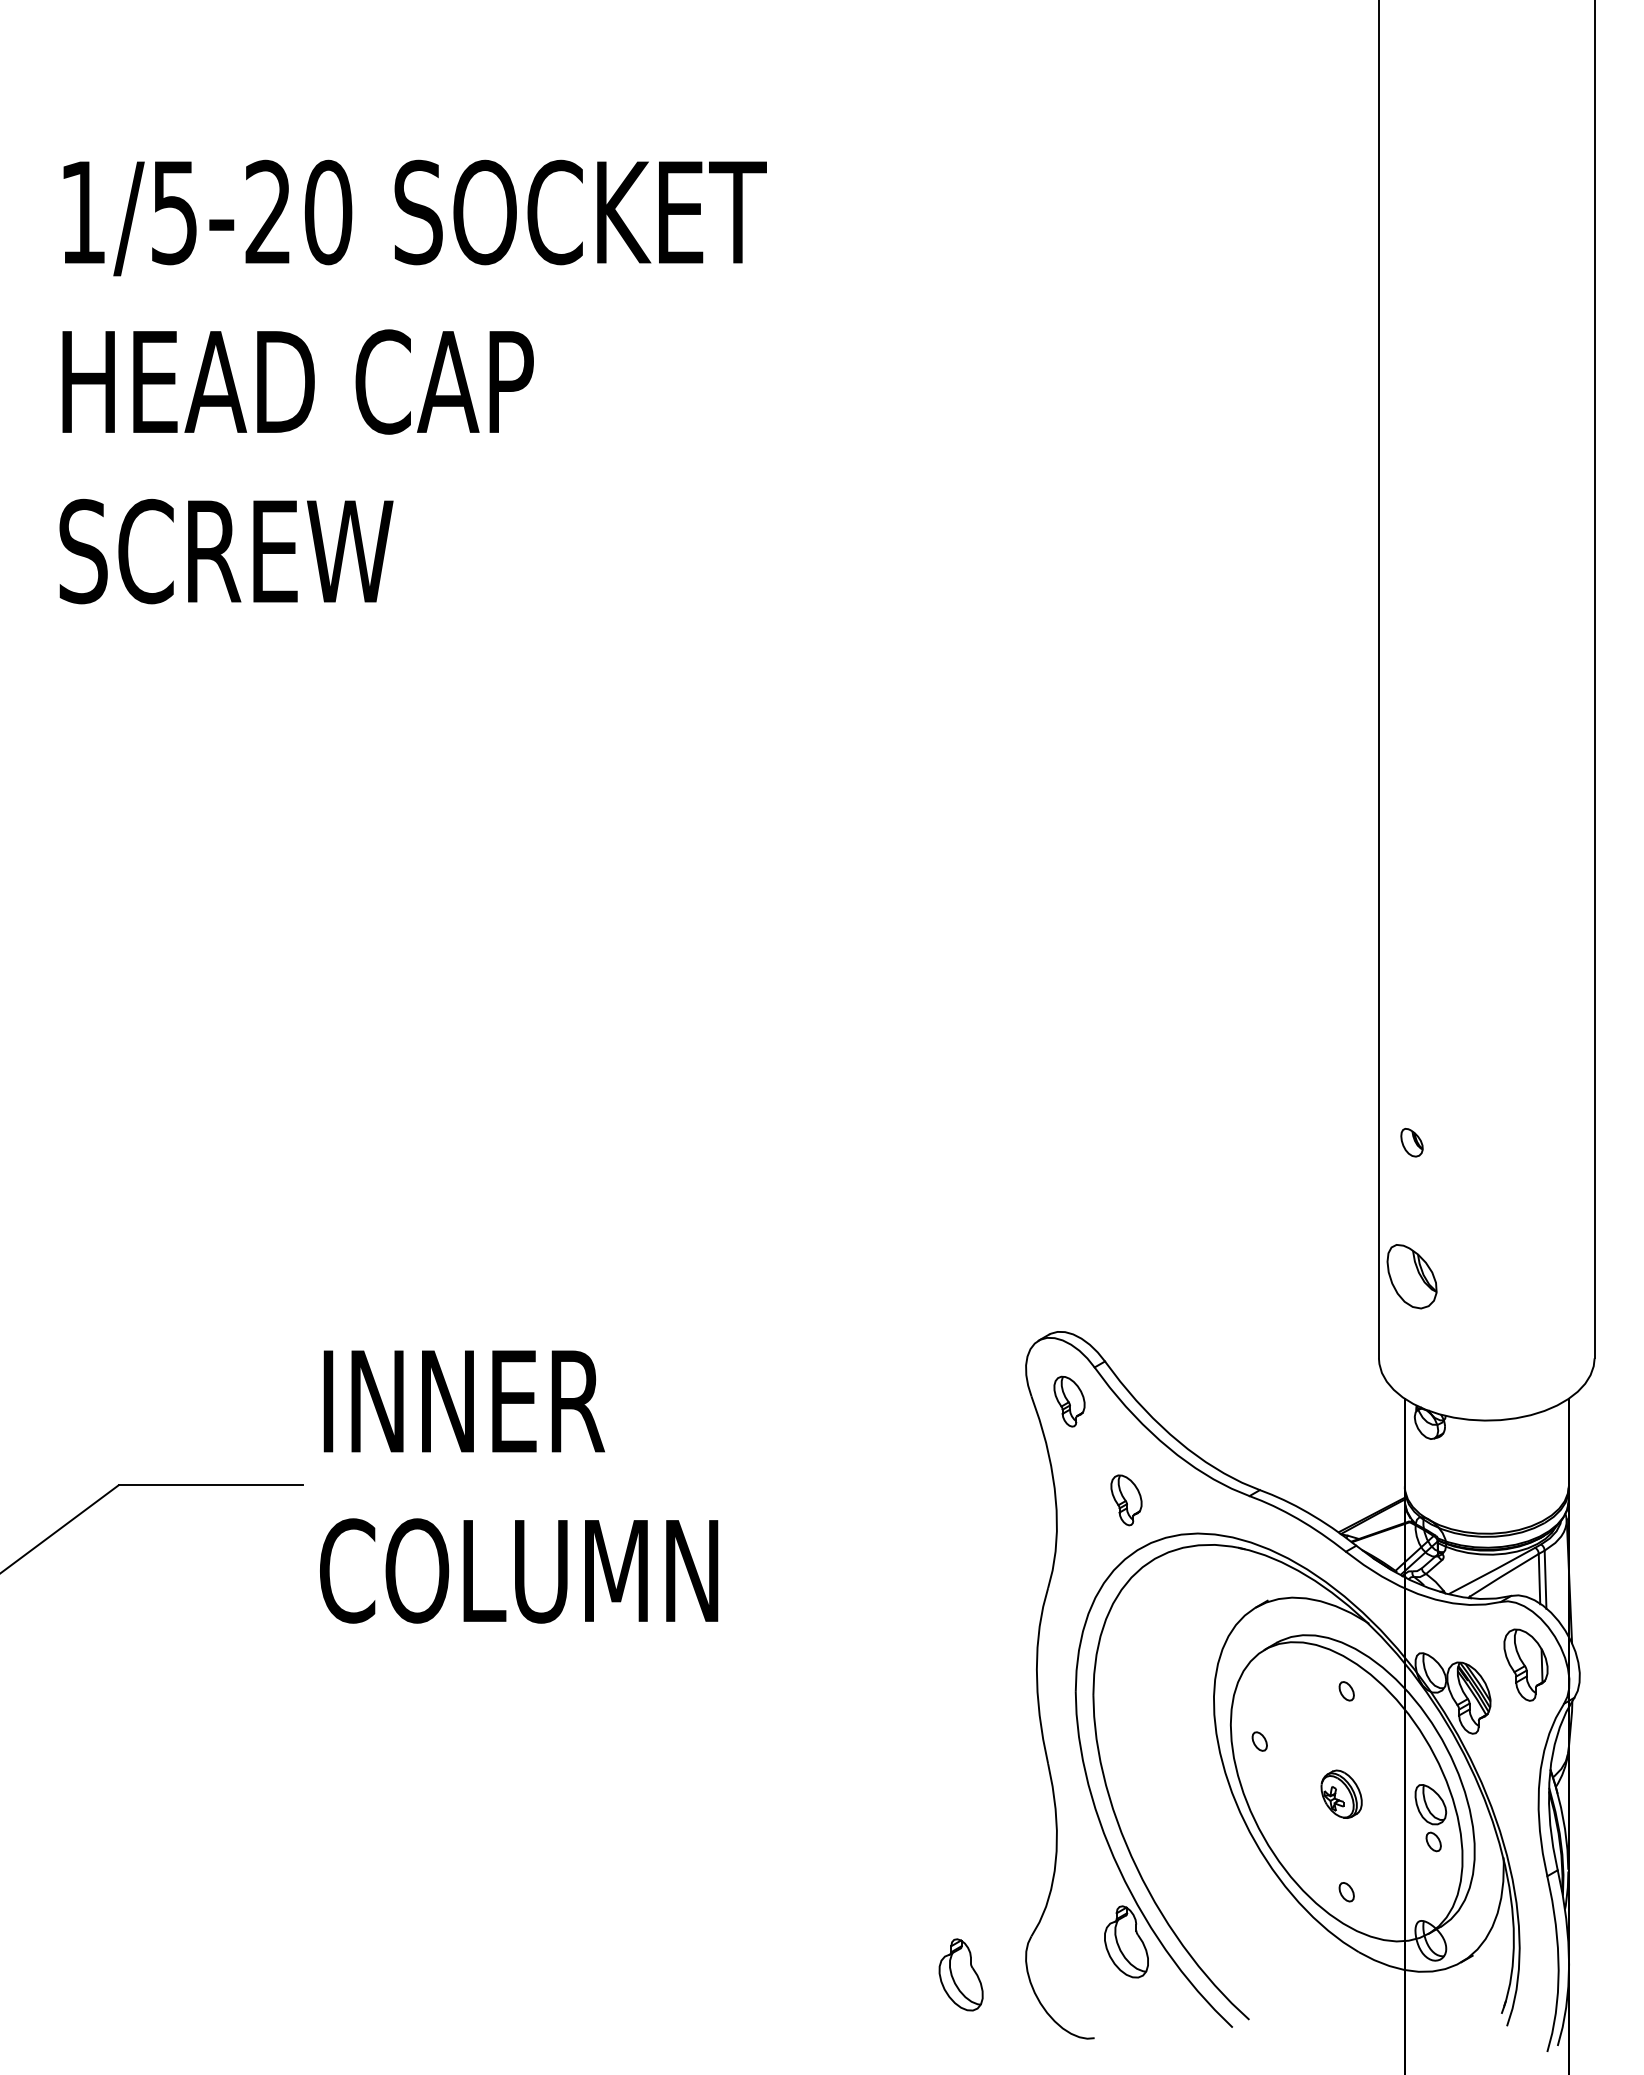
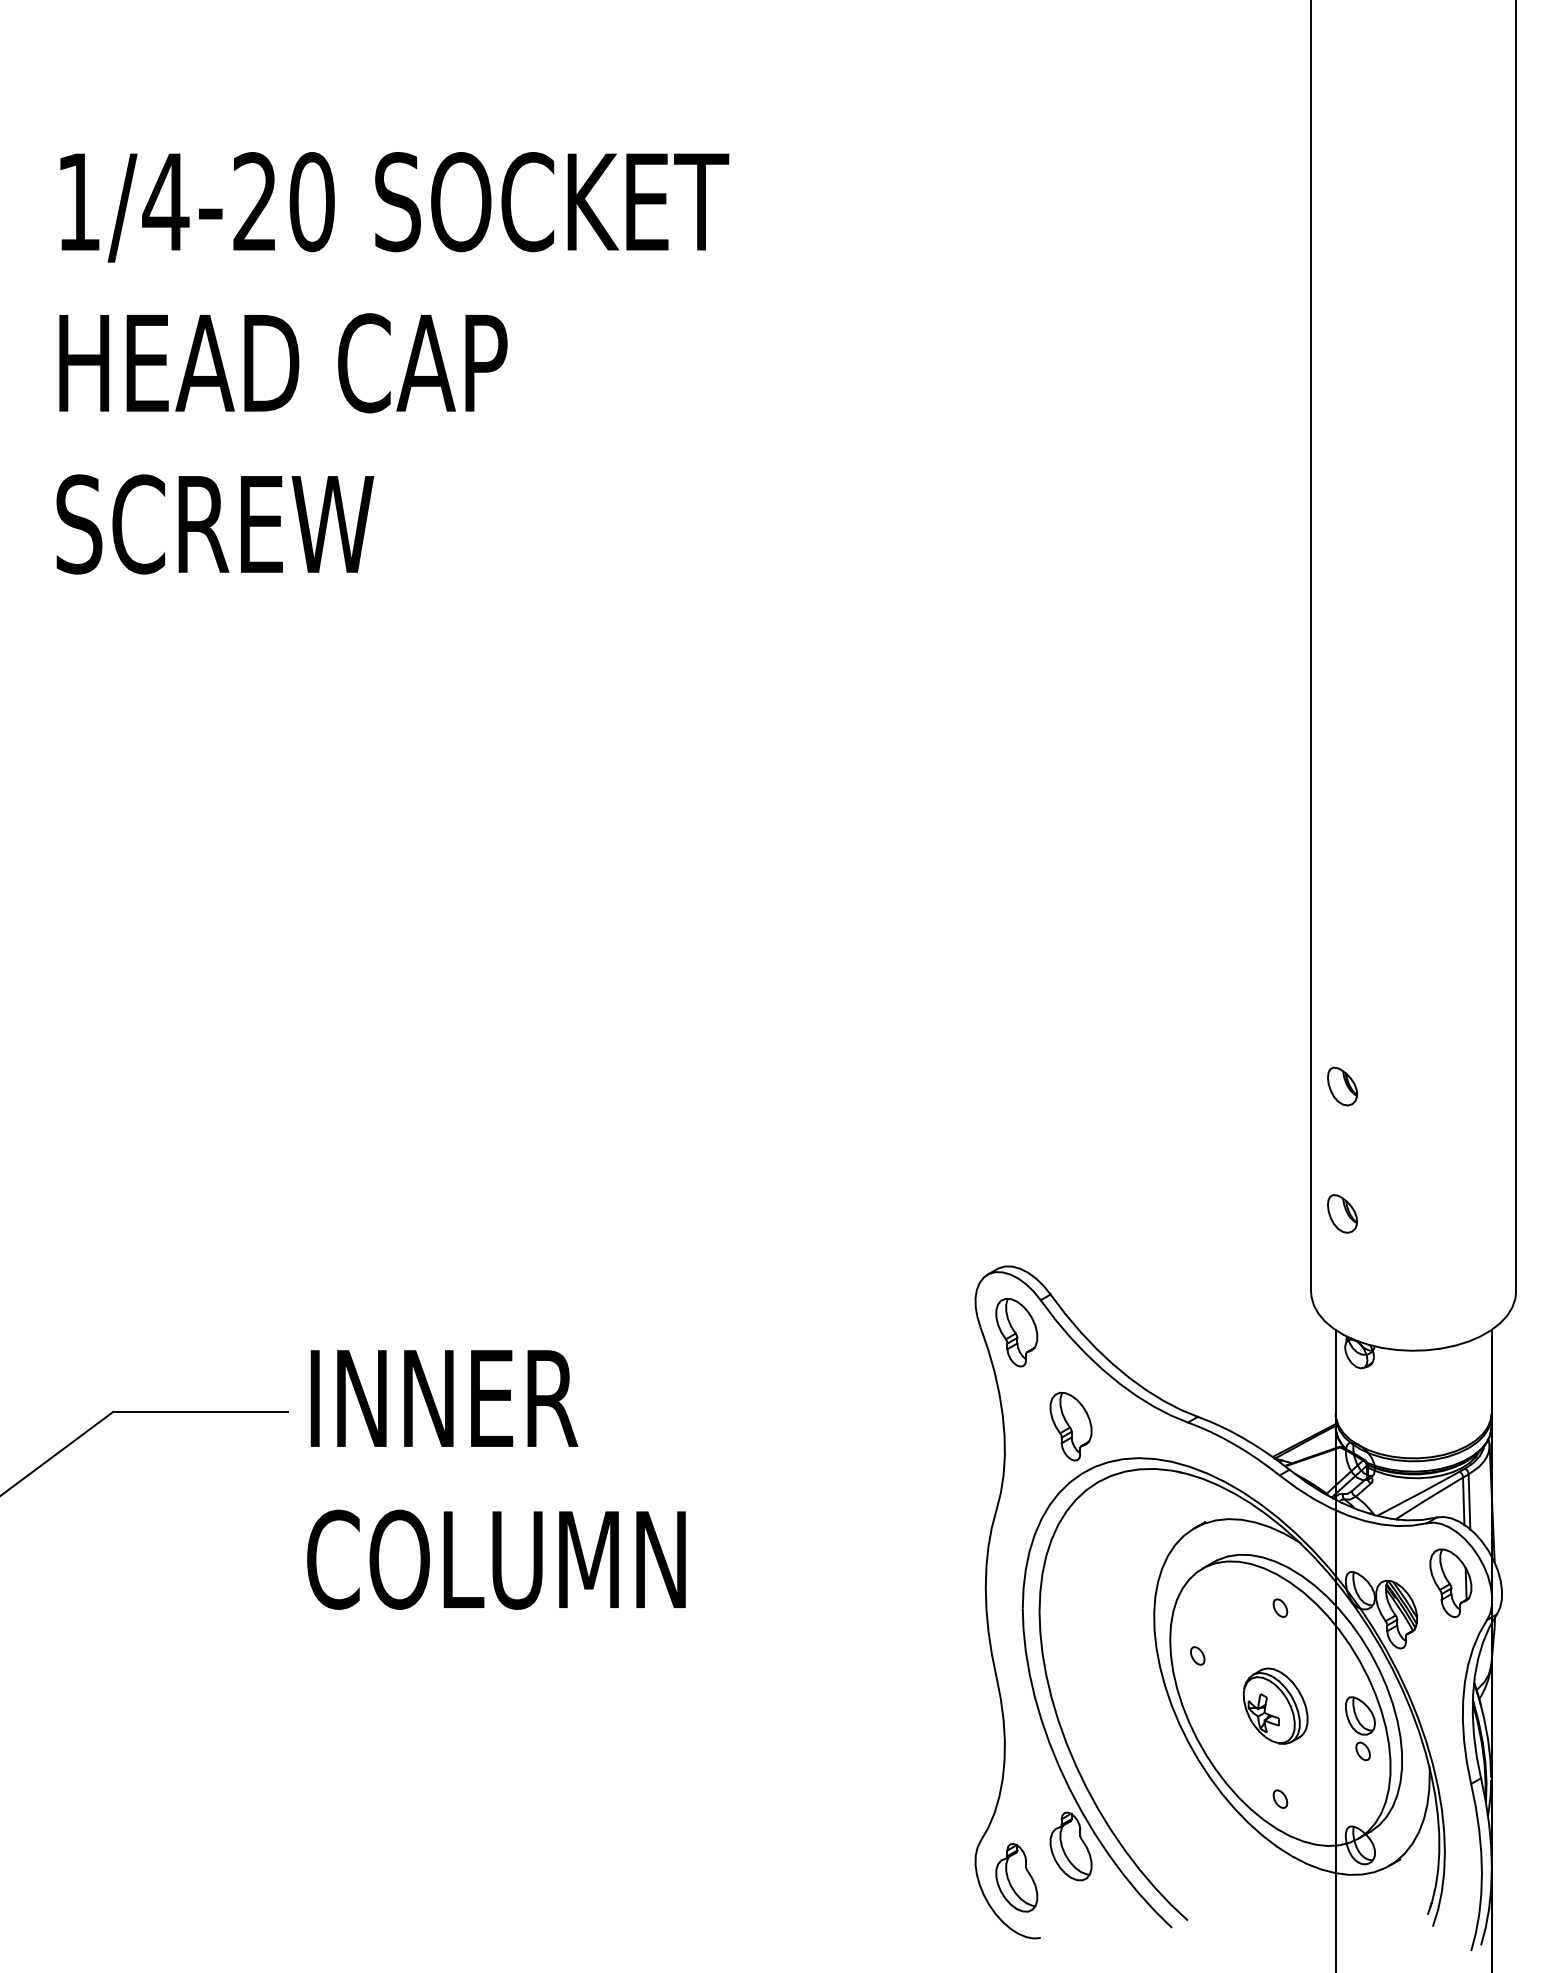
text: (174, 212) -> (165, 202), 1/5-20 -> 1/4-20
part: (1412, 1142) -> (1342, 1086), size x1.43
part: (1412, 1276) -> (1342, 1213), size x0.62
part: (1069, 1401) -> (1016, 1332), size x1.43
text: (519, 1486) -> (496, 1479), moved
part: (1125, 1500) -> (1070, 1426), size x1.43
part: (1341, 1793) -> (1275, 1705), size x1.67
part: (960, 1974) -> (1016, 1877), moved

